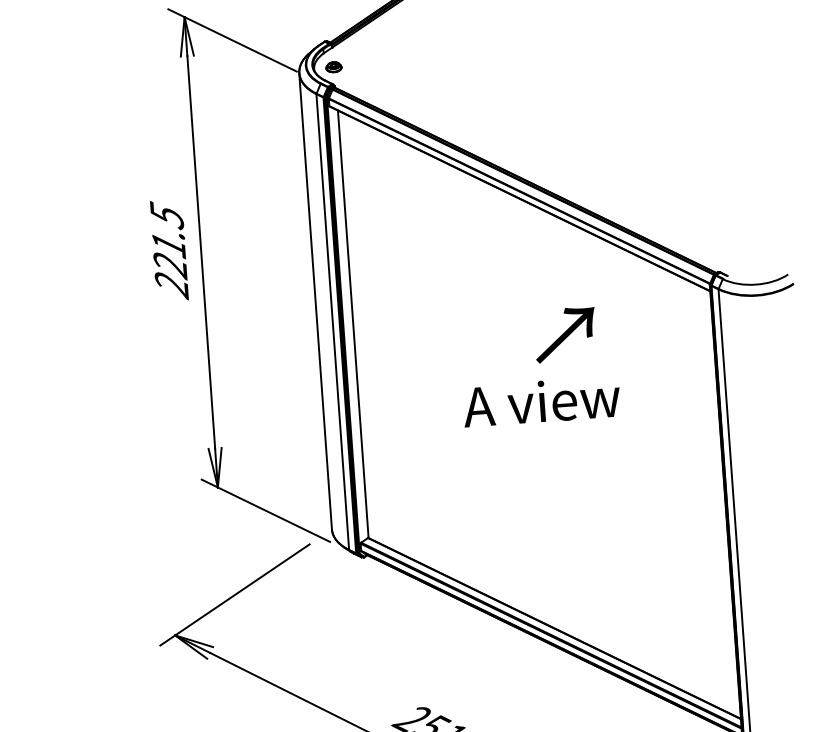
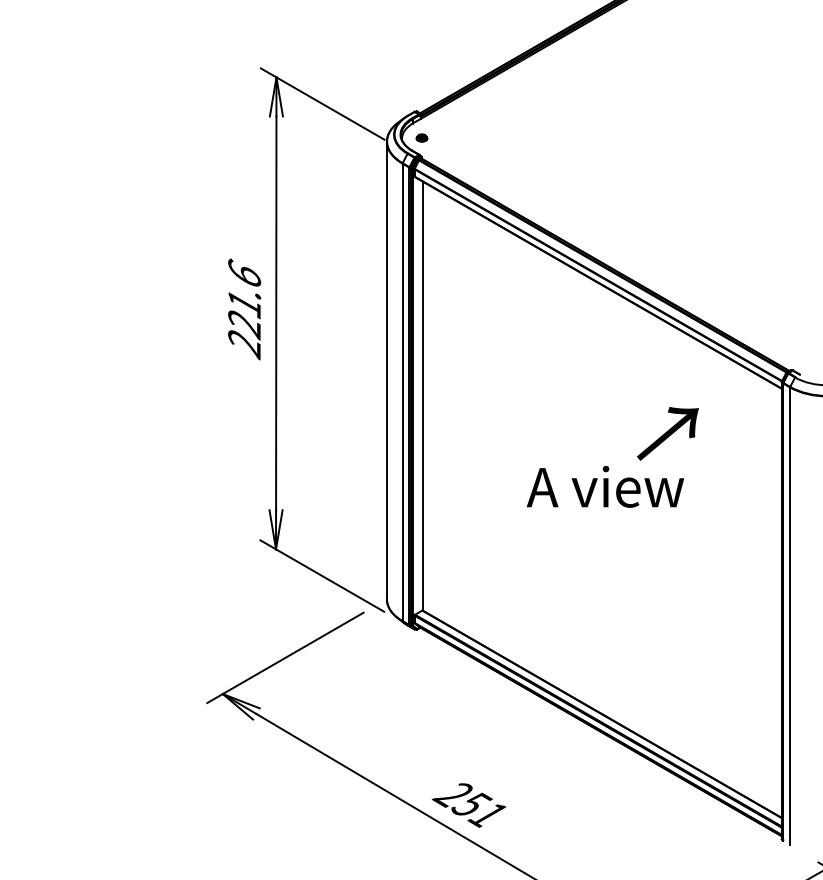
part: (333, 66) -> (421, 137), size x0.7
text: (166, 214) -> (244, 273), 221.5 -> 221.6
text: (564, 334) -> (667, 433), moved

